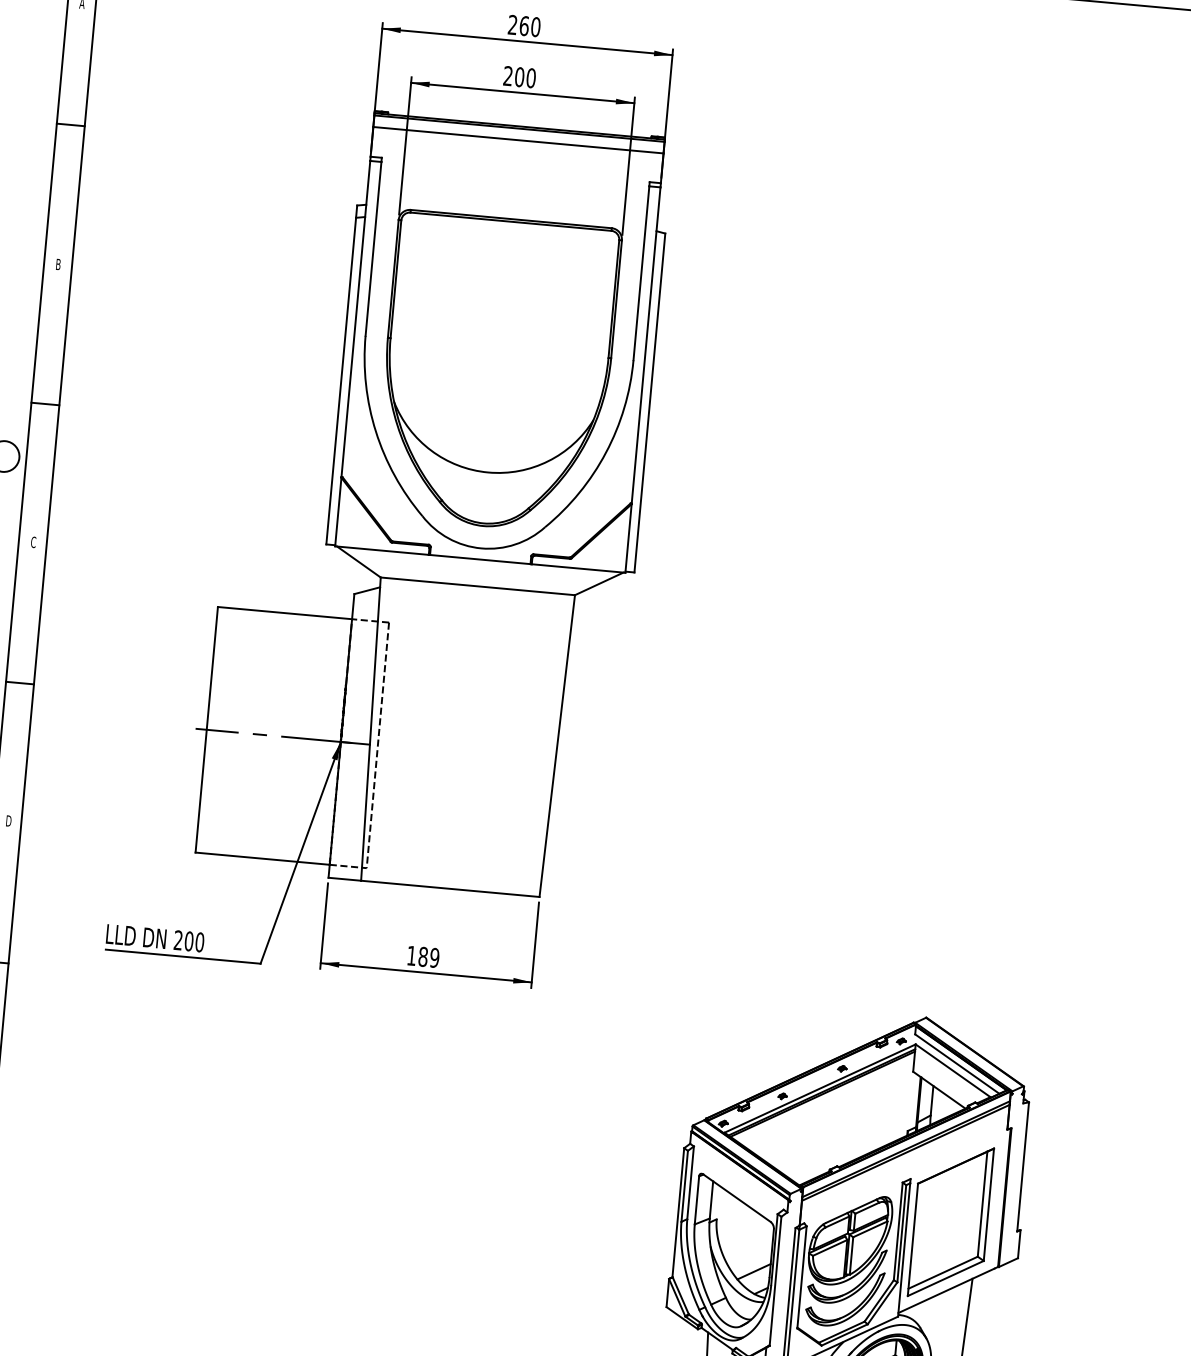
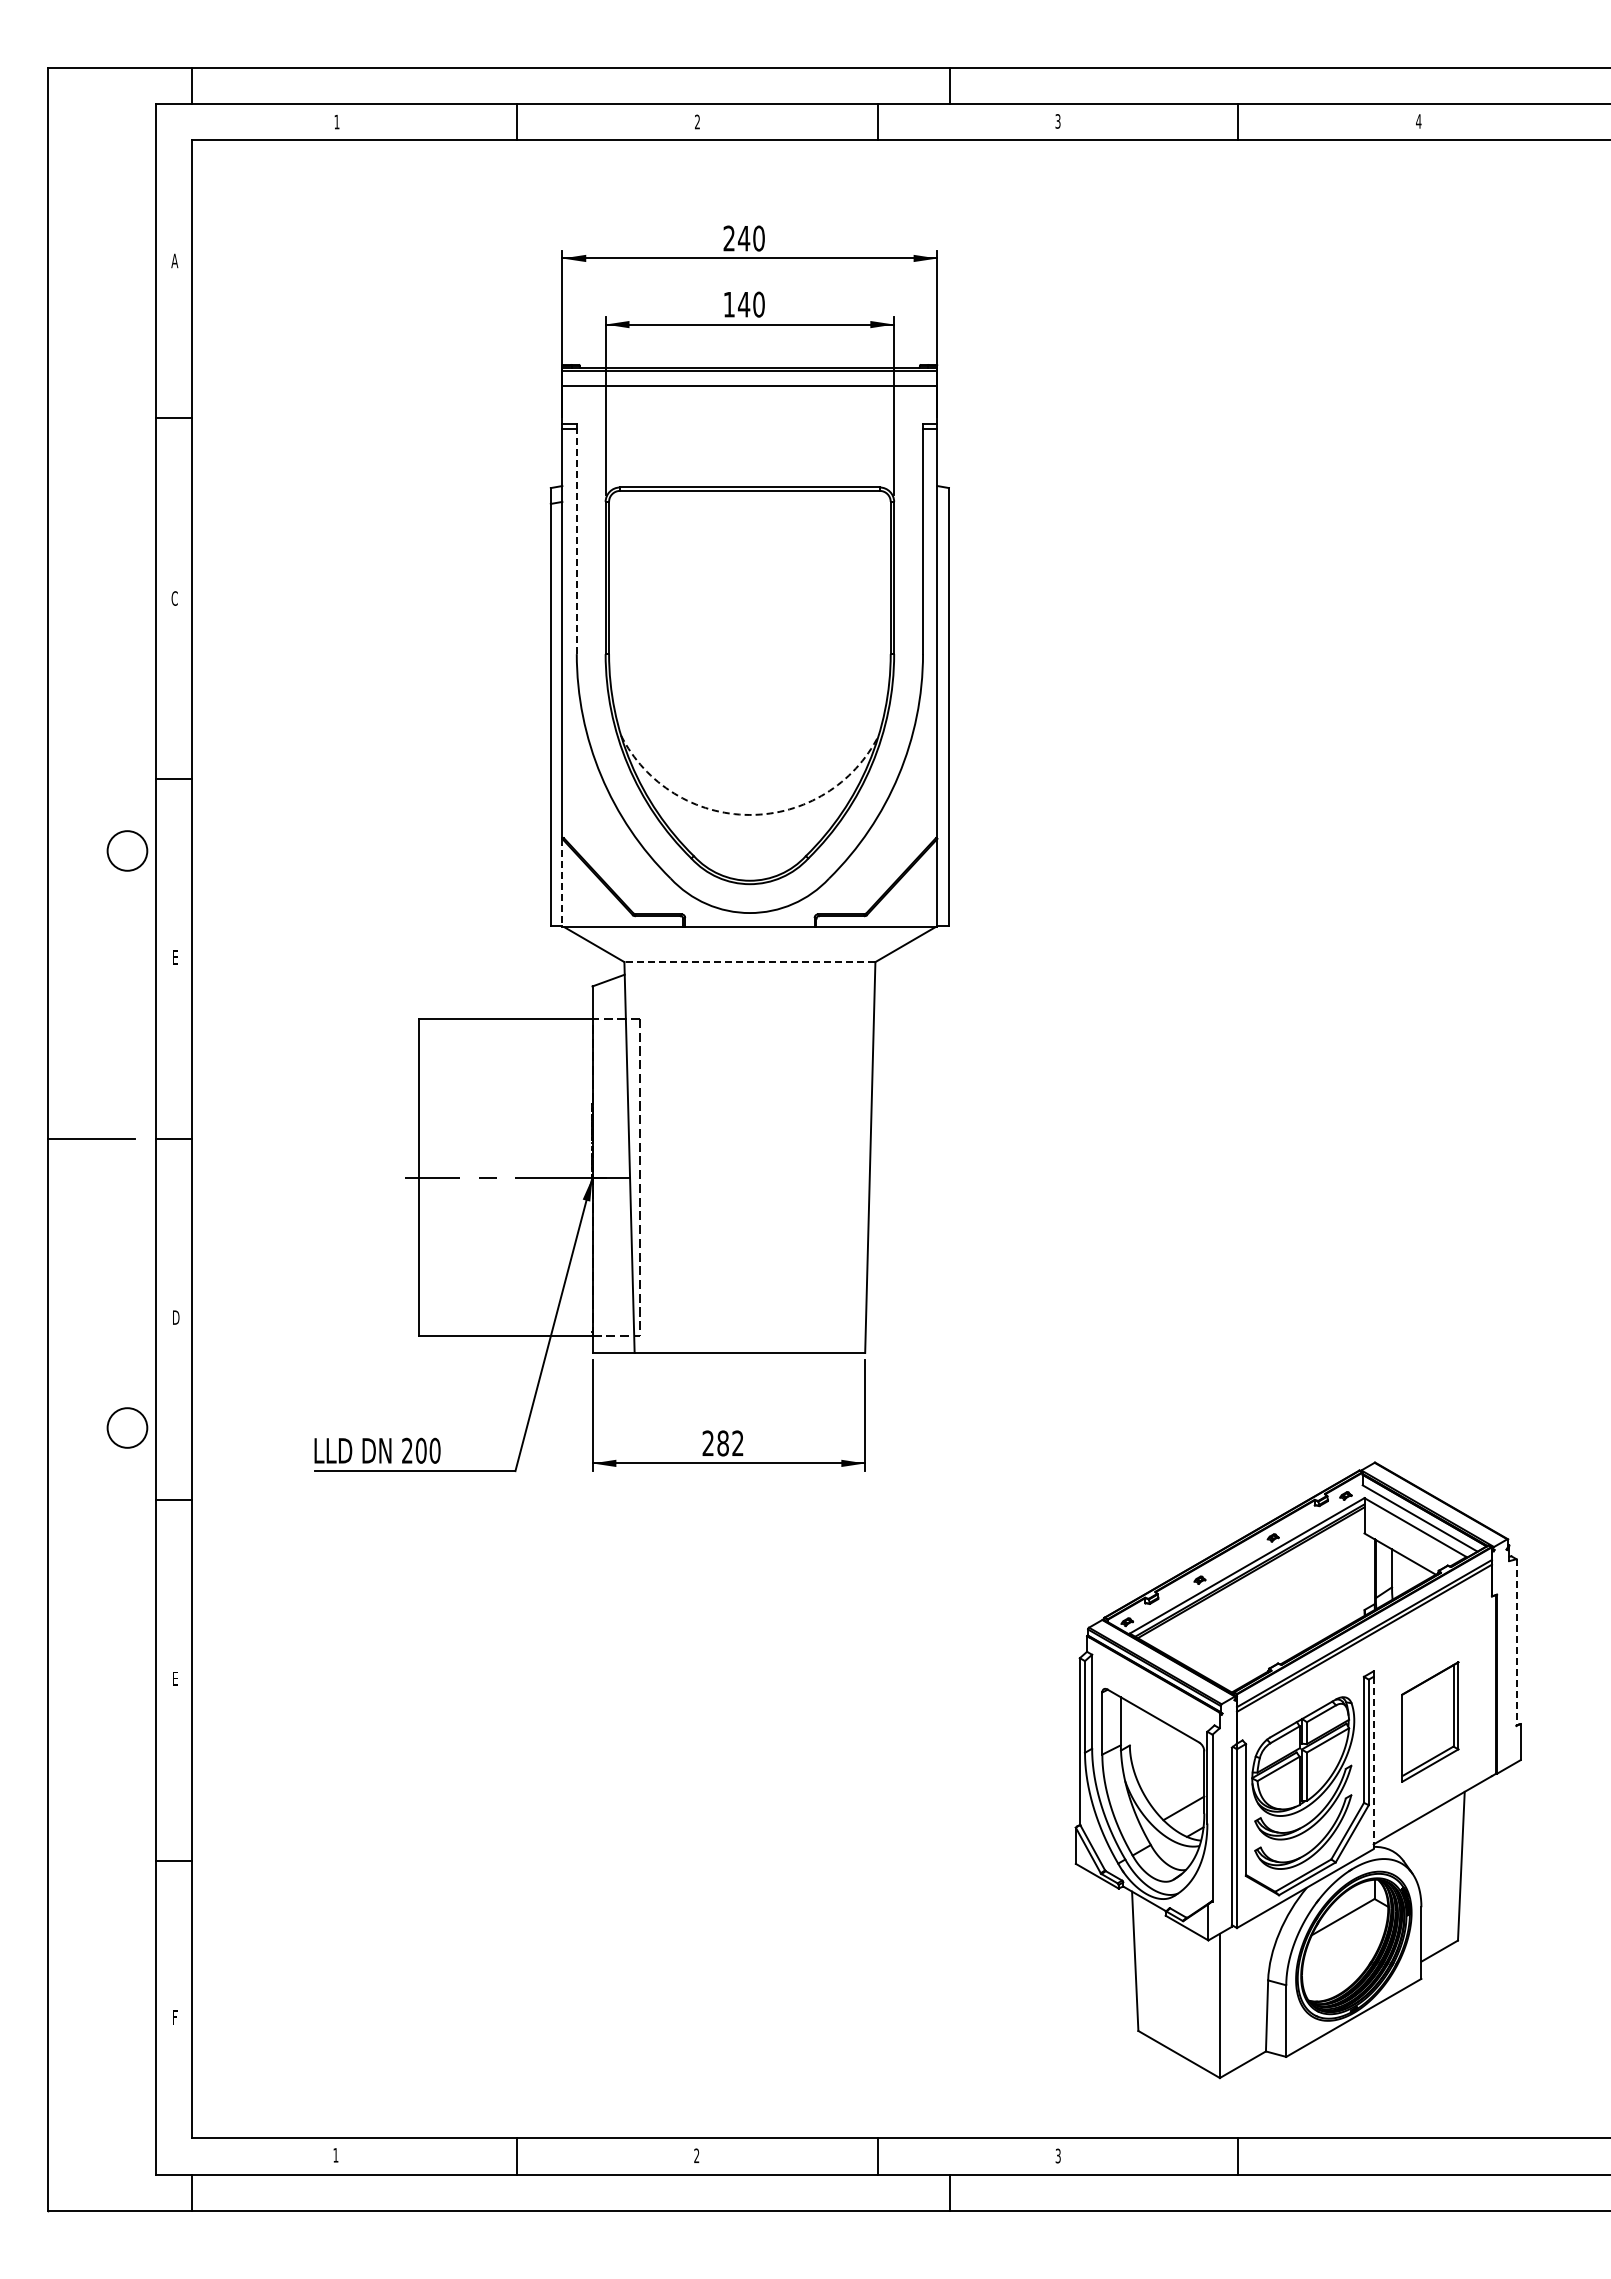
text: (524, 26) -> (744, 238), 260 -> 240
text: (513, 76) -> (736, 304), 200 -> 140
line: (373, 248) -> (576, 541), solid -> dashed
text: (58, 264) -> (174, 598), B -> C
arc: (487, 472) -> (749, 814), solid -> dashed
line: (338, 512) -> (562, 883), solid -> dashed
text: (33, 542) -> (175, 957), C -> E
line: (477, 586) -> (749, 962), solid -> dashed
text: (422, 956) -> (722, 1443), 189 -> 282
line: (1023, 1167) -> (1516, 1643), solid -> dashed
part: (951, 1221) -> (1430, 1721), size x0.6
line: (904, 1249) -> (1373, 1762), solid -> dashed

